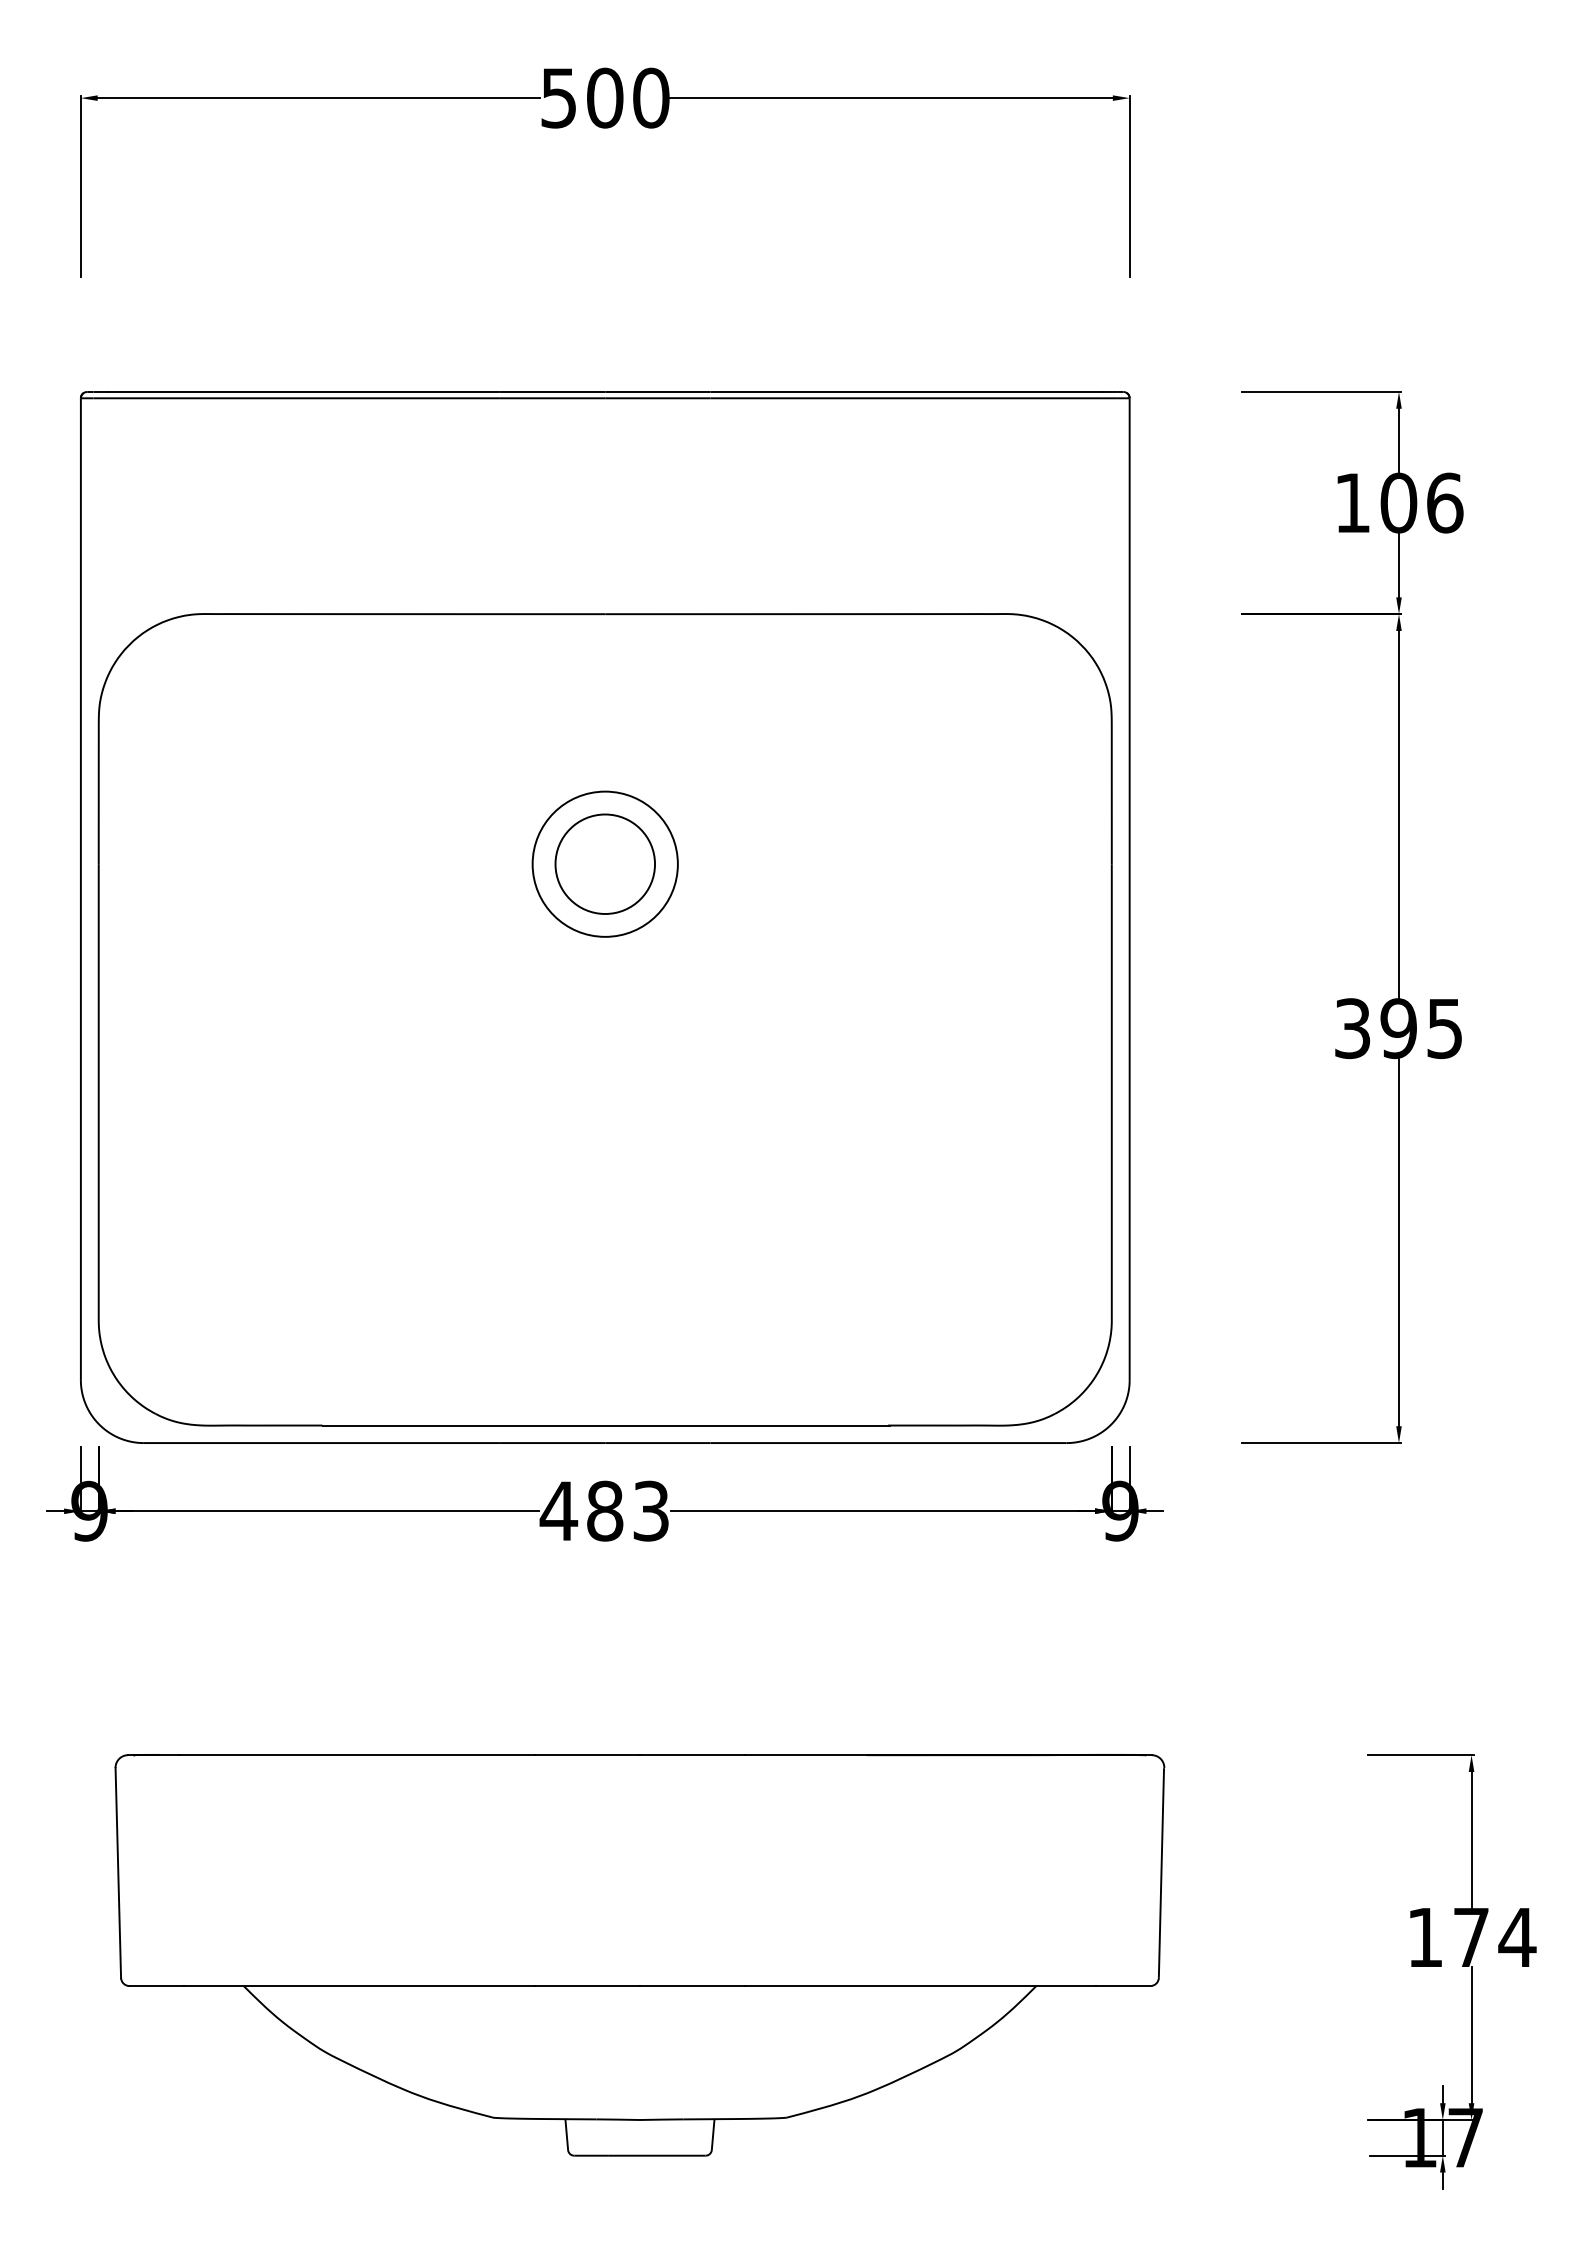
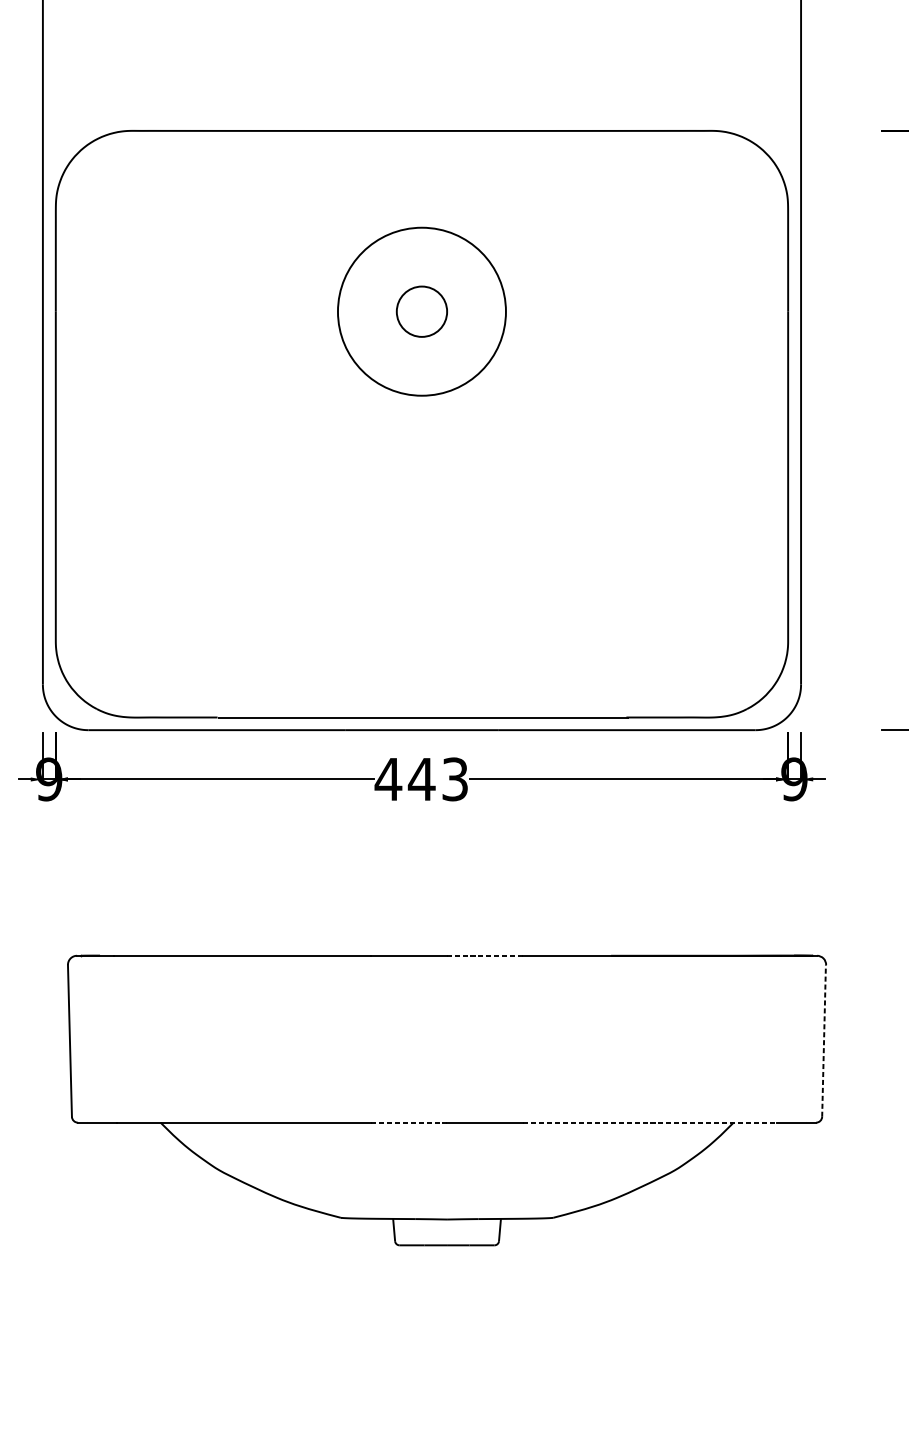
circle: (604, 863) -> (421, 311), size x1.6
circle: (605, 864) -> (422, 311), size x0.7
text: (604, 1510) -> (421, 778), 483 -> 443
line: (692, 1755) -> (485, 956), solid -> dashed
line: (1161, 1873) -> (824, 1041), solid -> dashed
line: (587, 1986) -> (409, 1123), solid -> dashed
line: (921, 1986) -> (650, 1123), solid -> dashed

